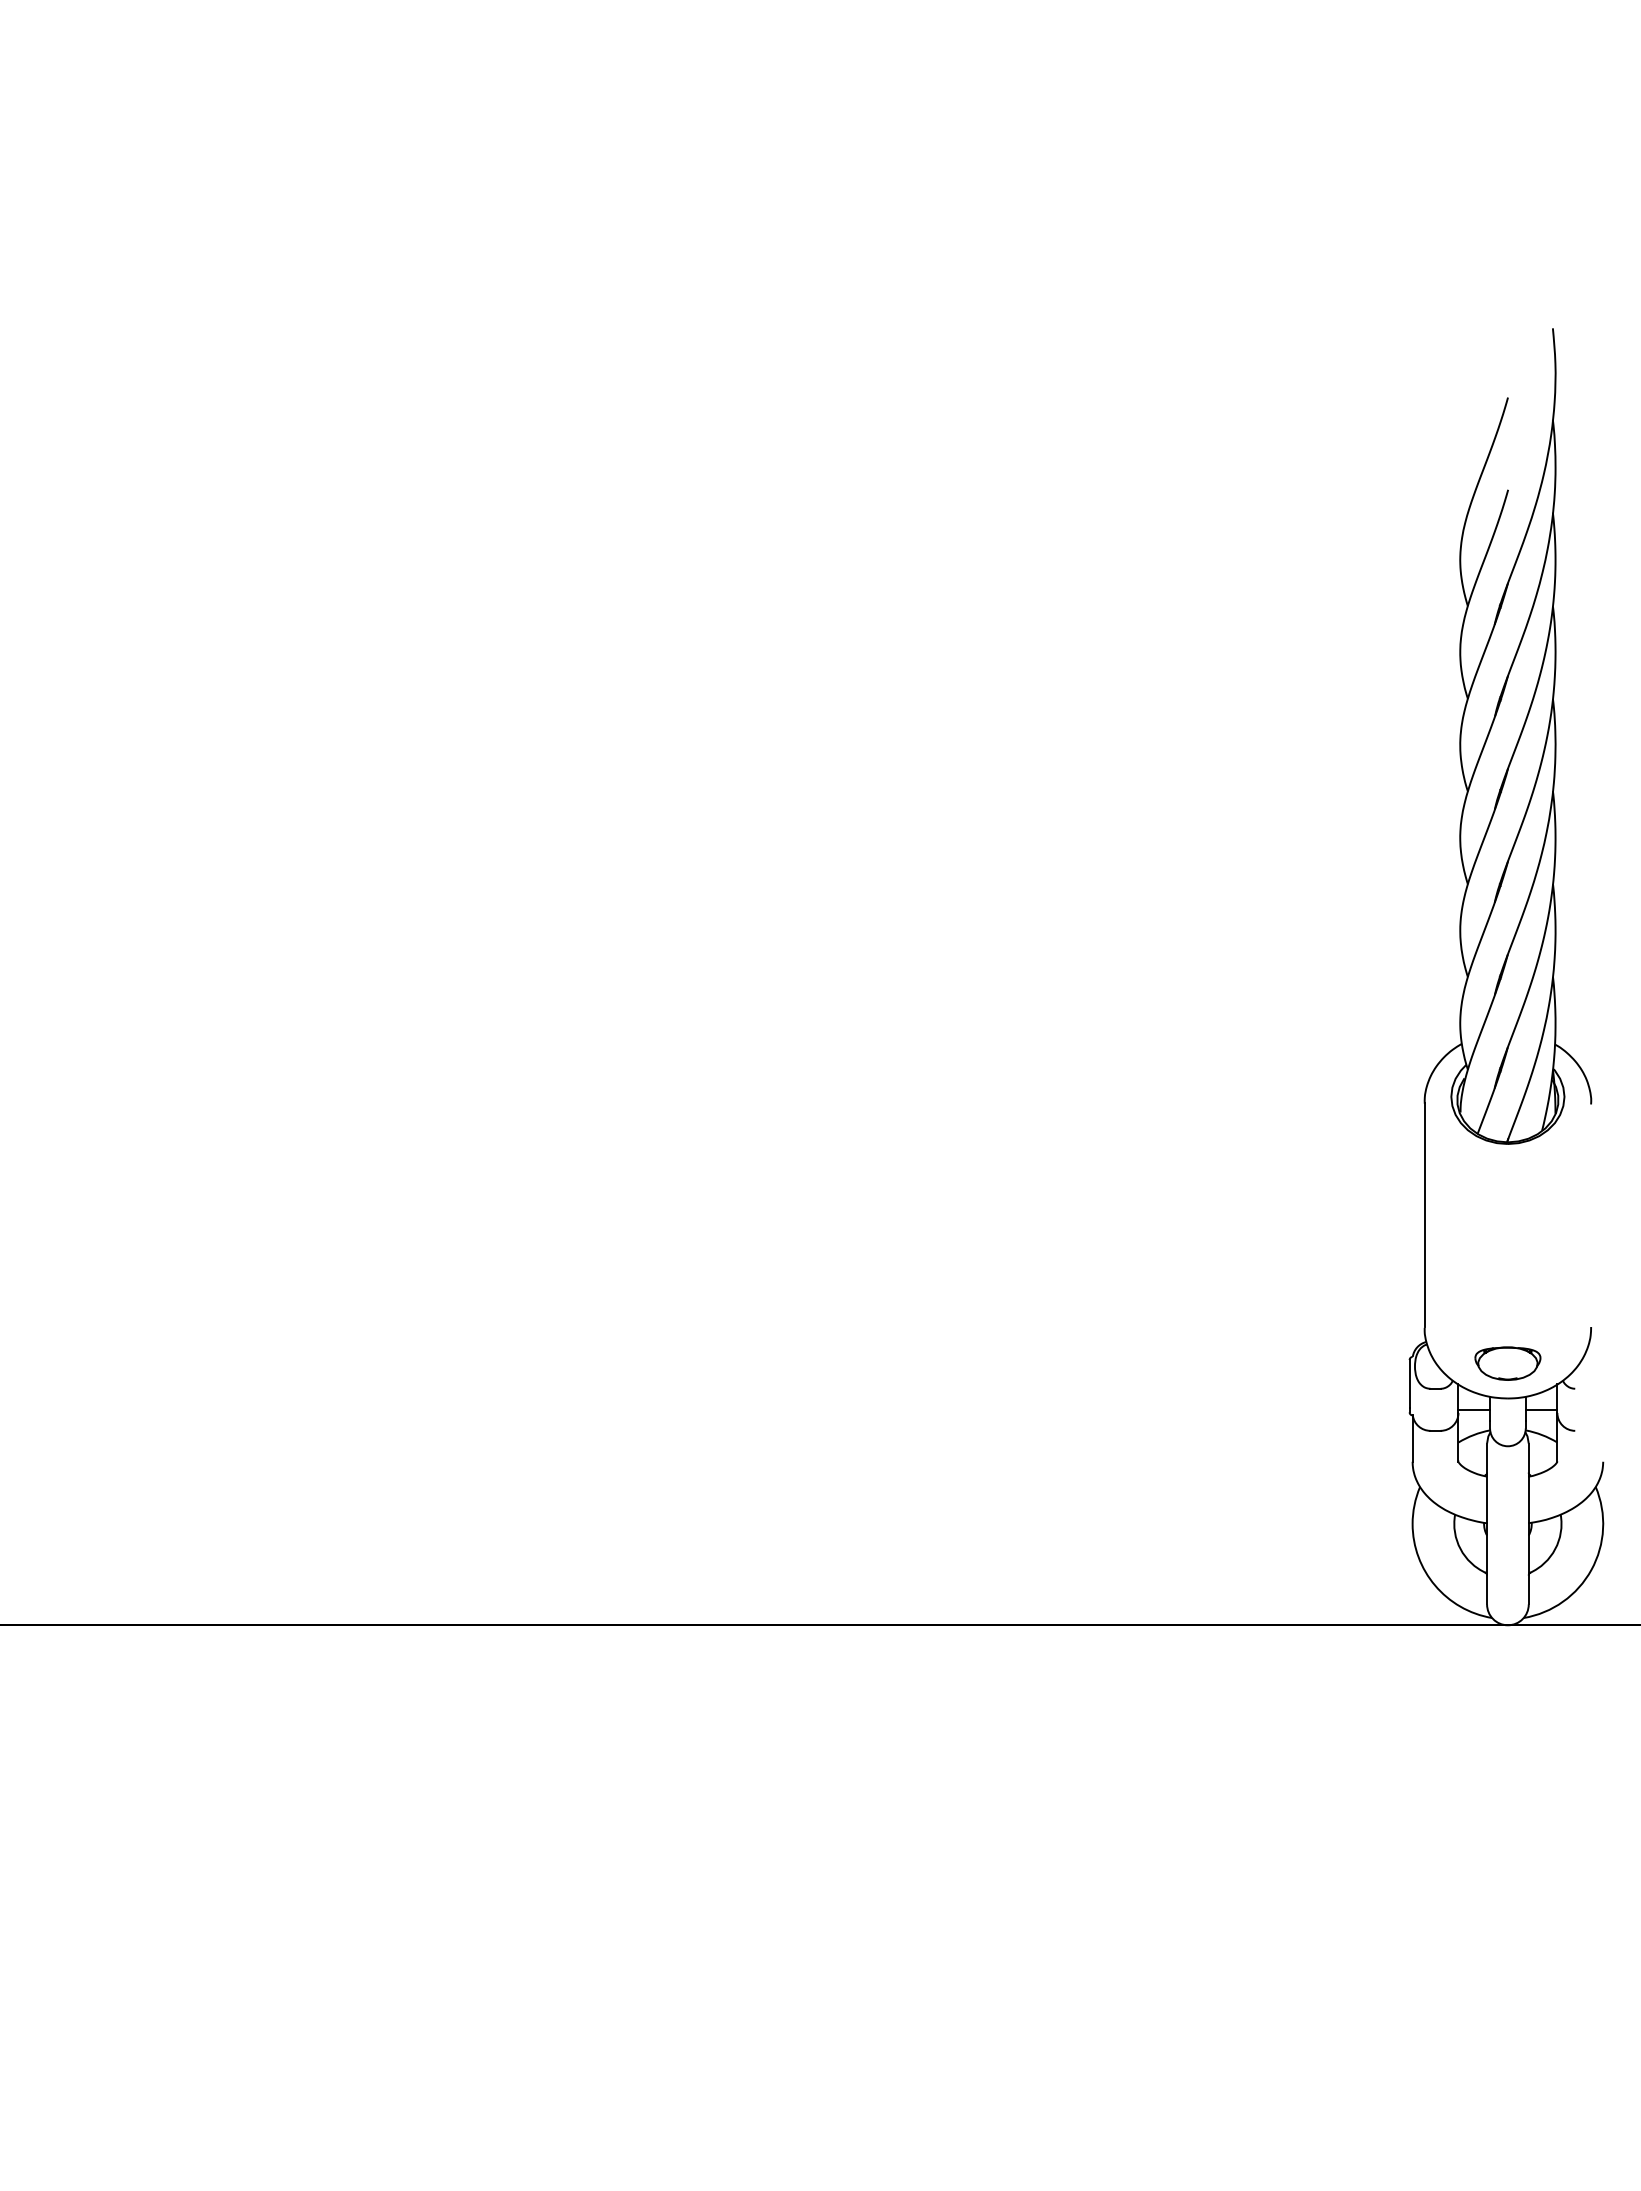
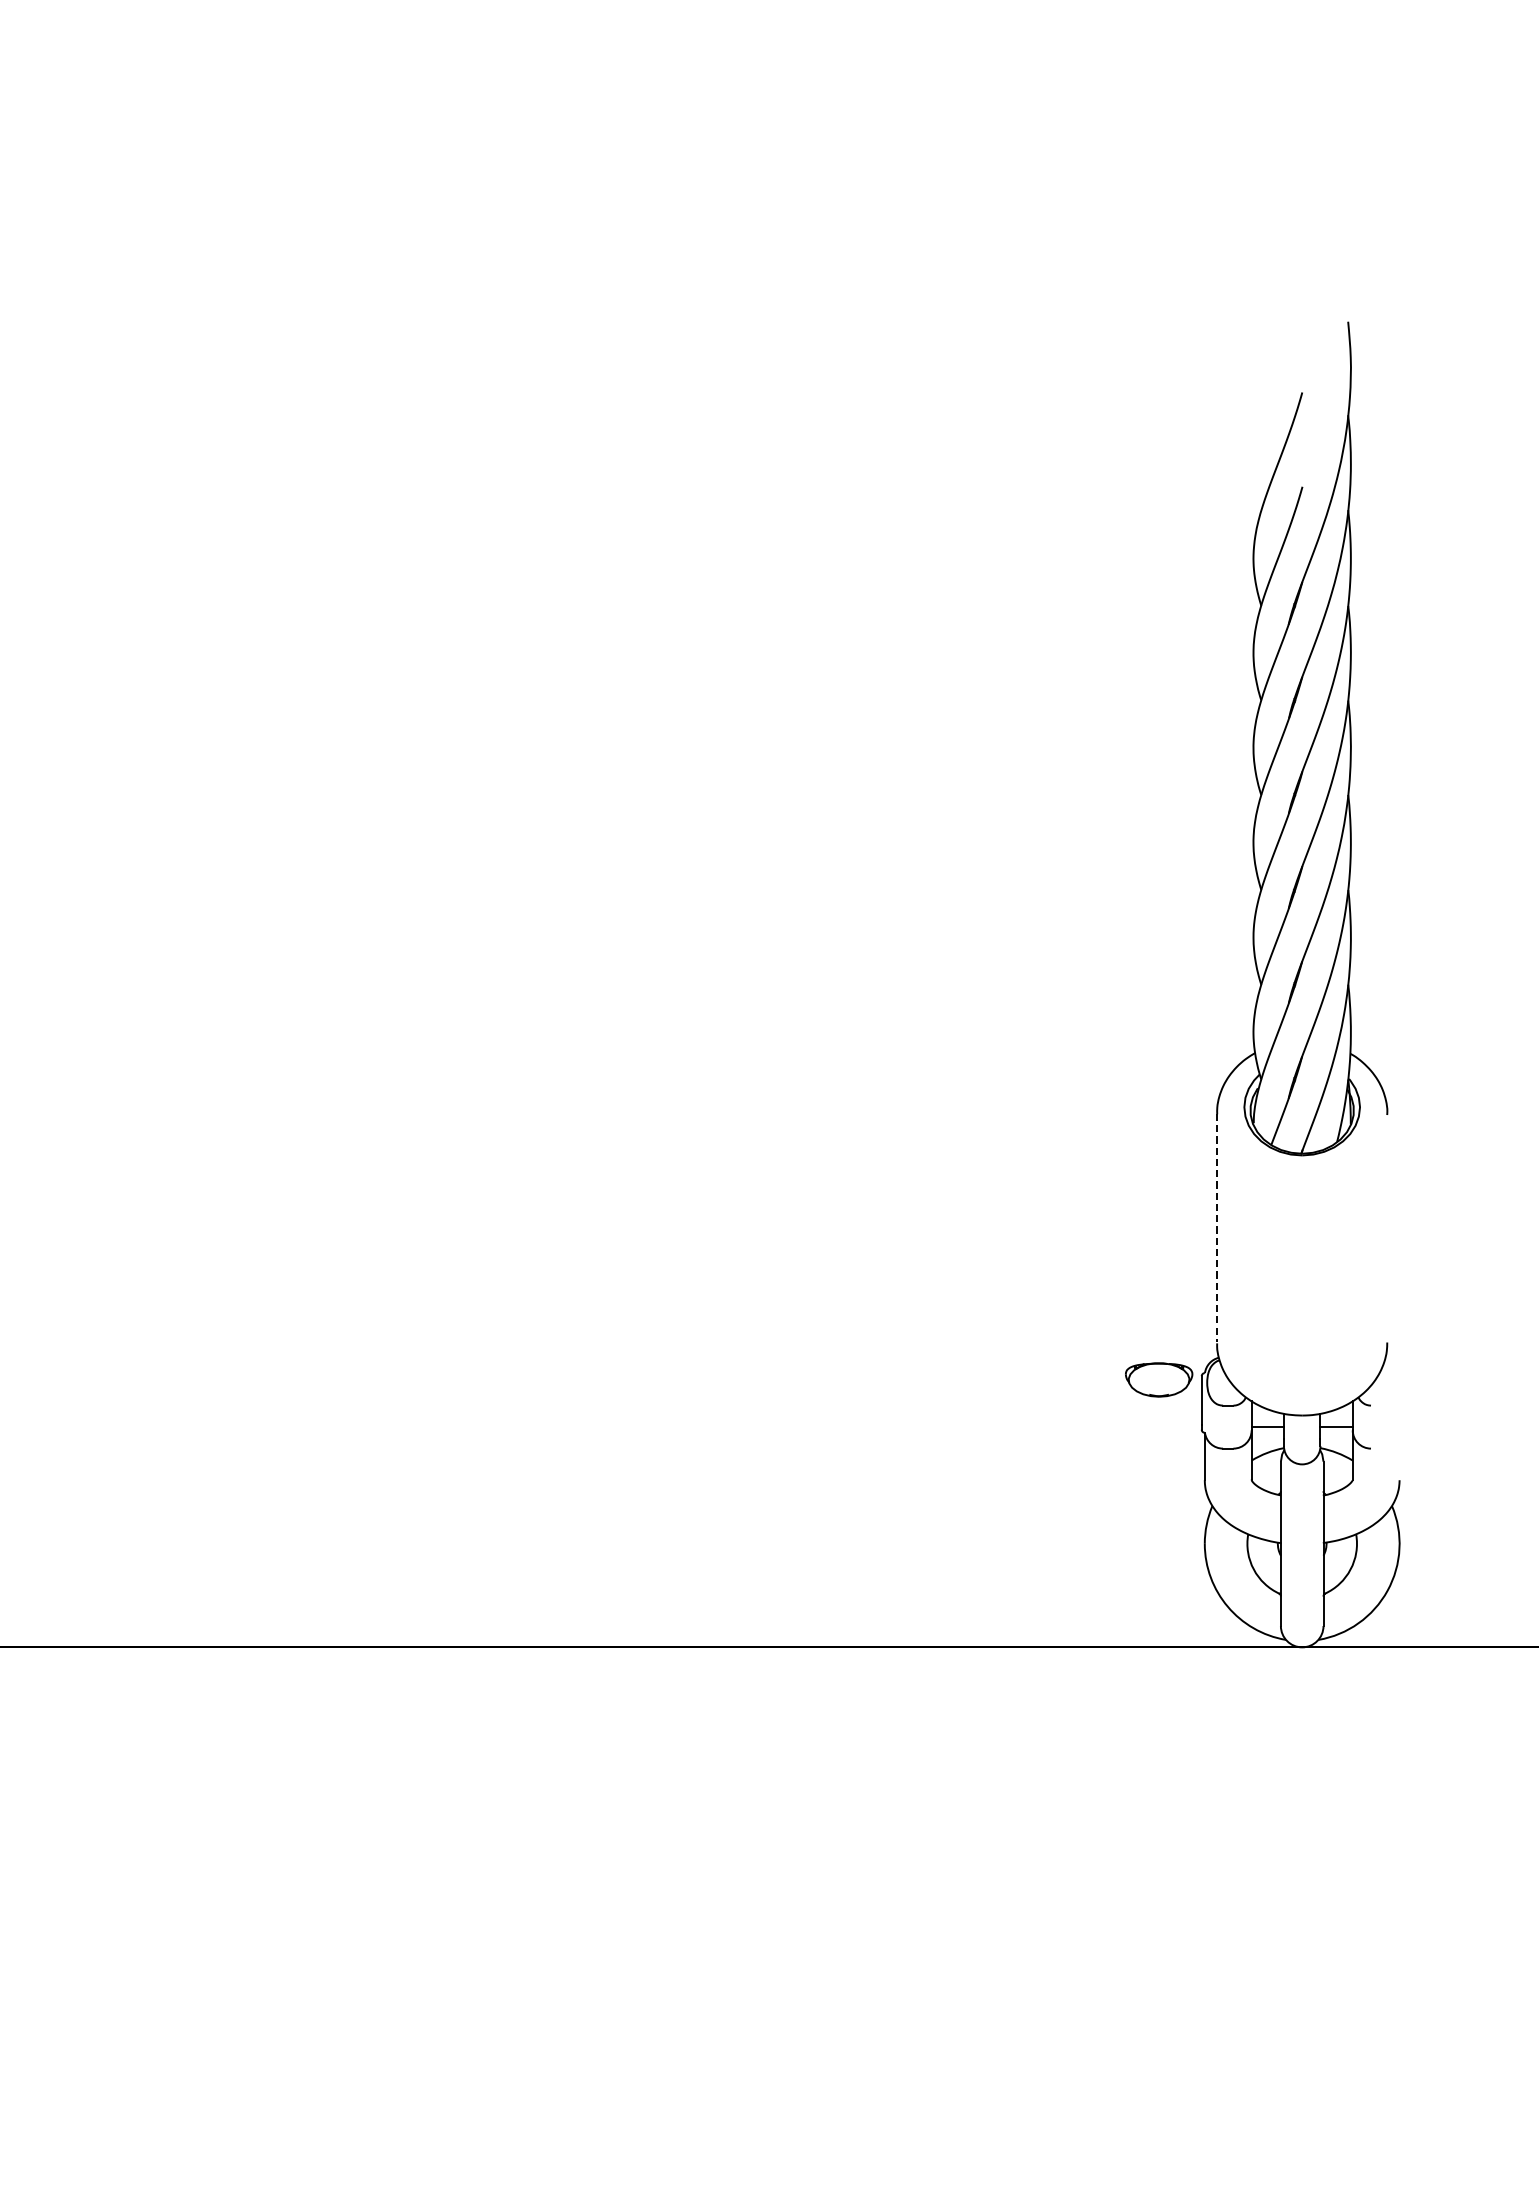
line: (1424, 1215) -> (1216, 1228), solid -> dashed
part: (1507, 1363) -> (1158, 1379), moved

